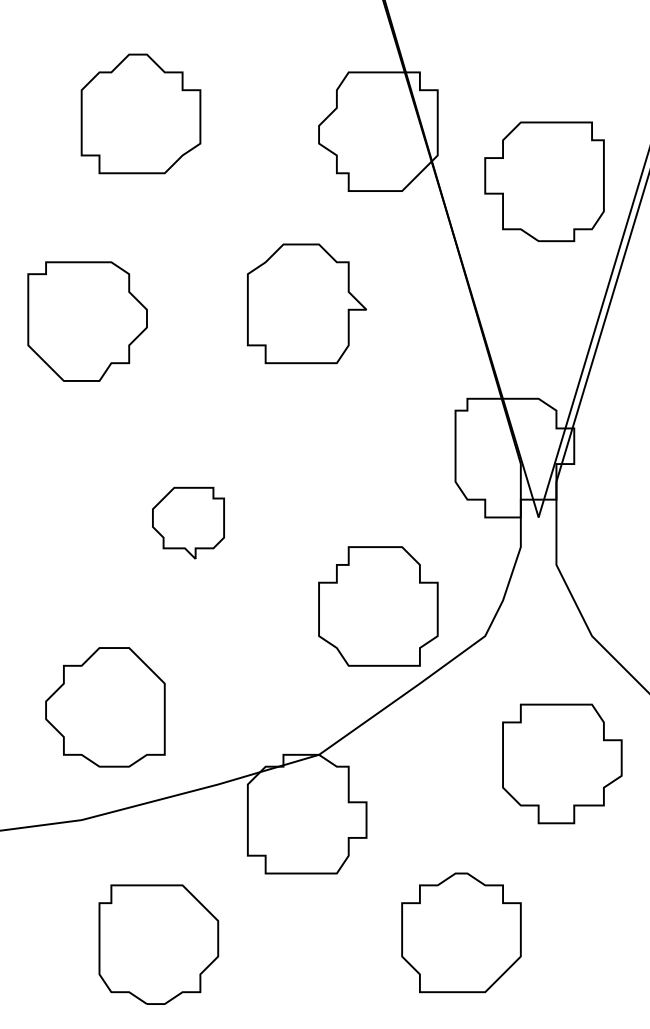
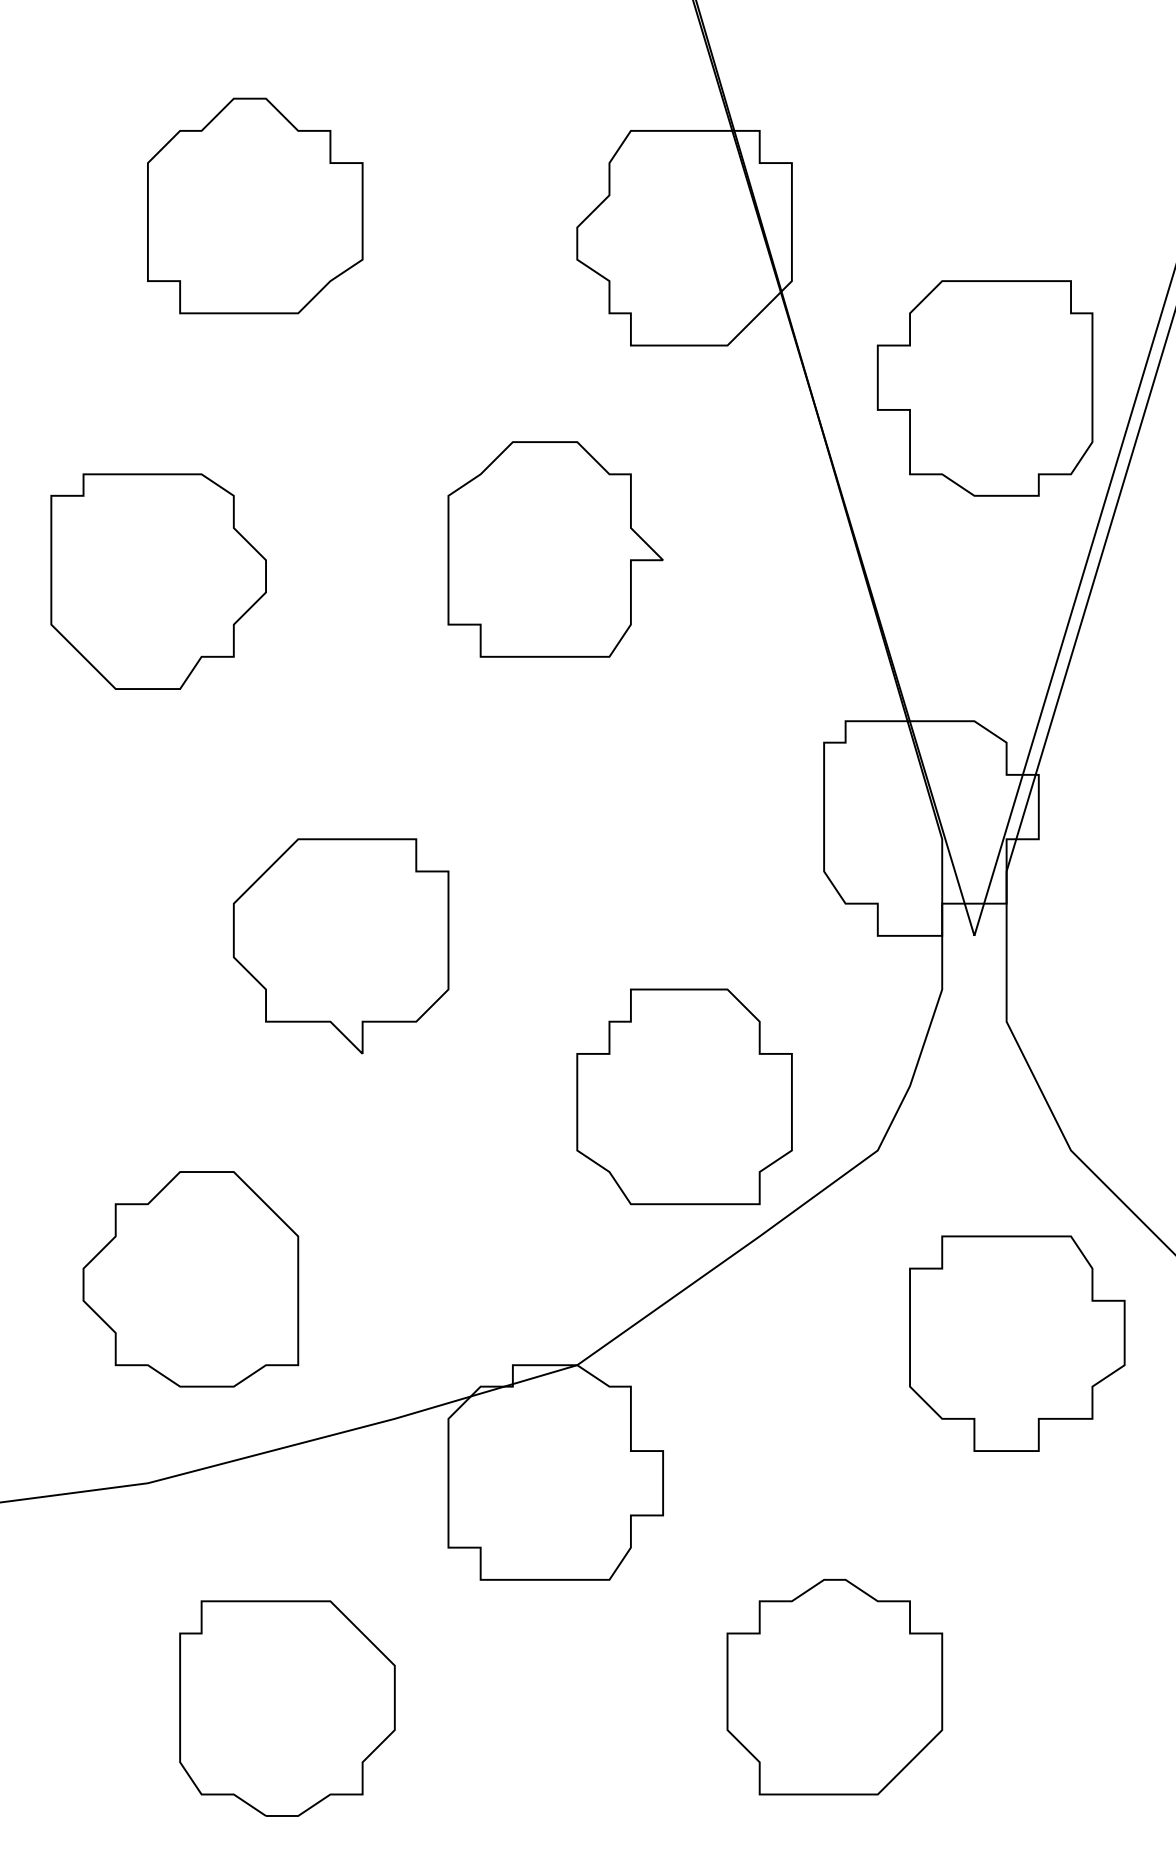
part: (544, 181) -> (985, 387), moved
part: (188, 523) -> (341, 946), size x1.67
part: (562, 763) -> (1017, 1342), moved

